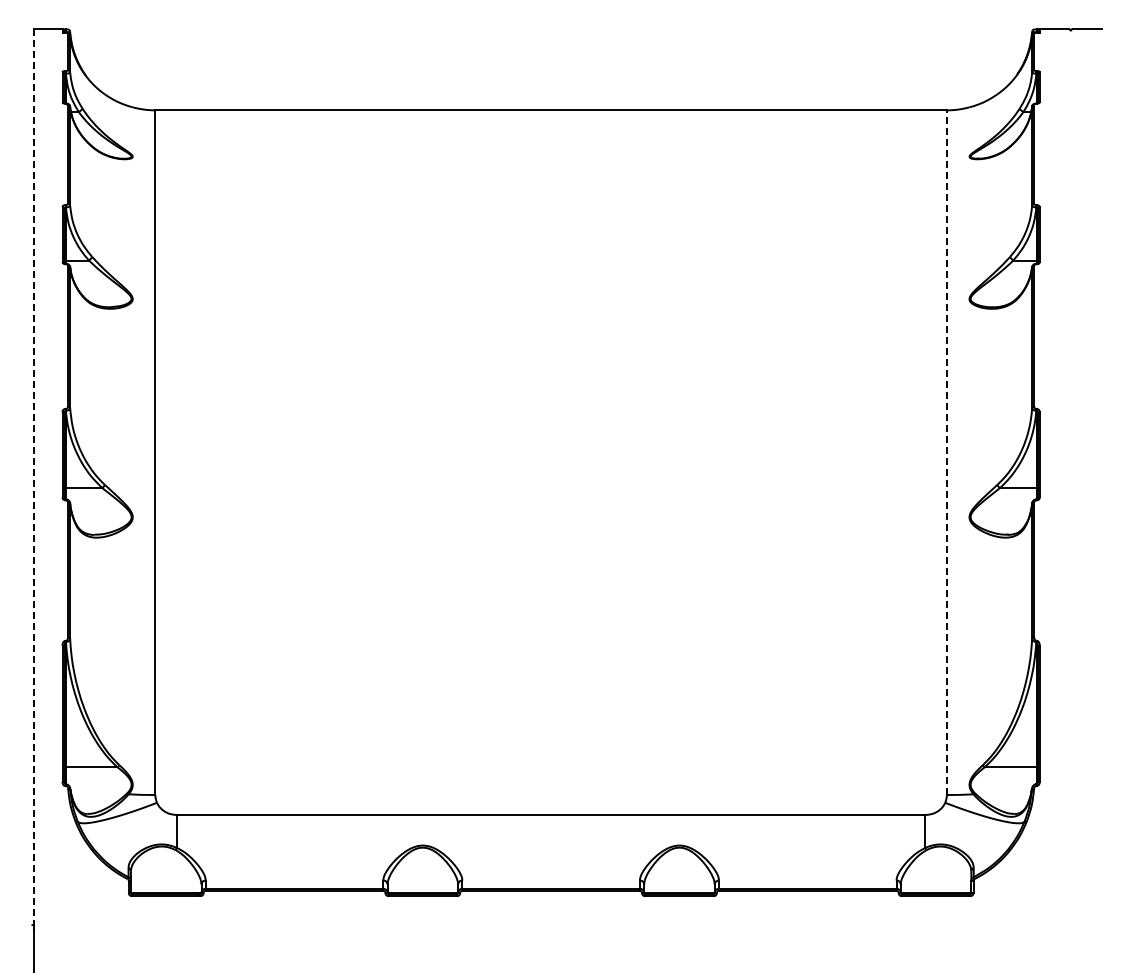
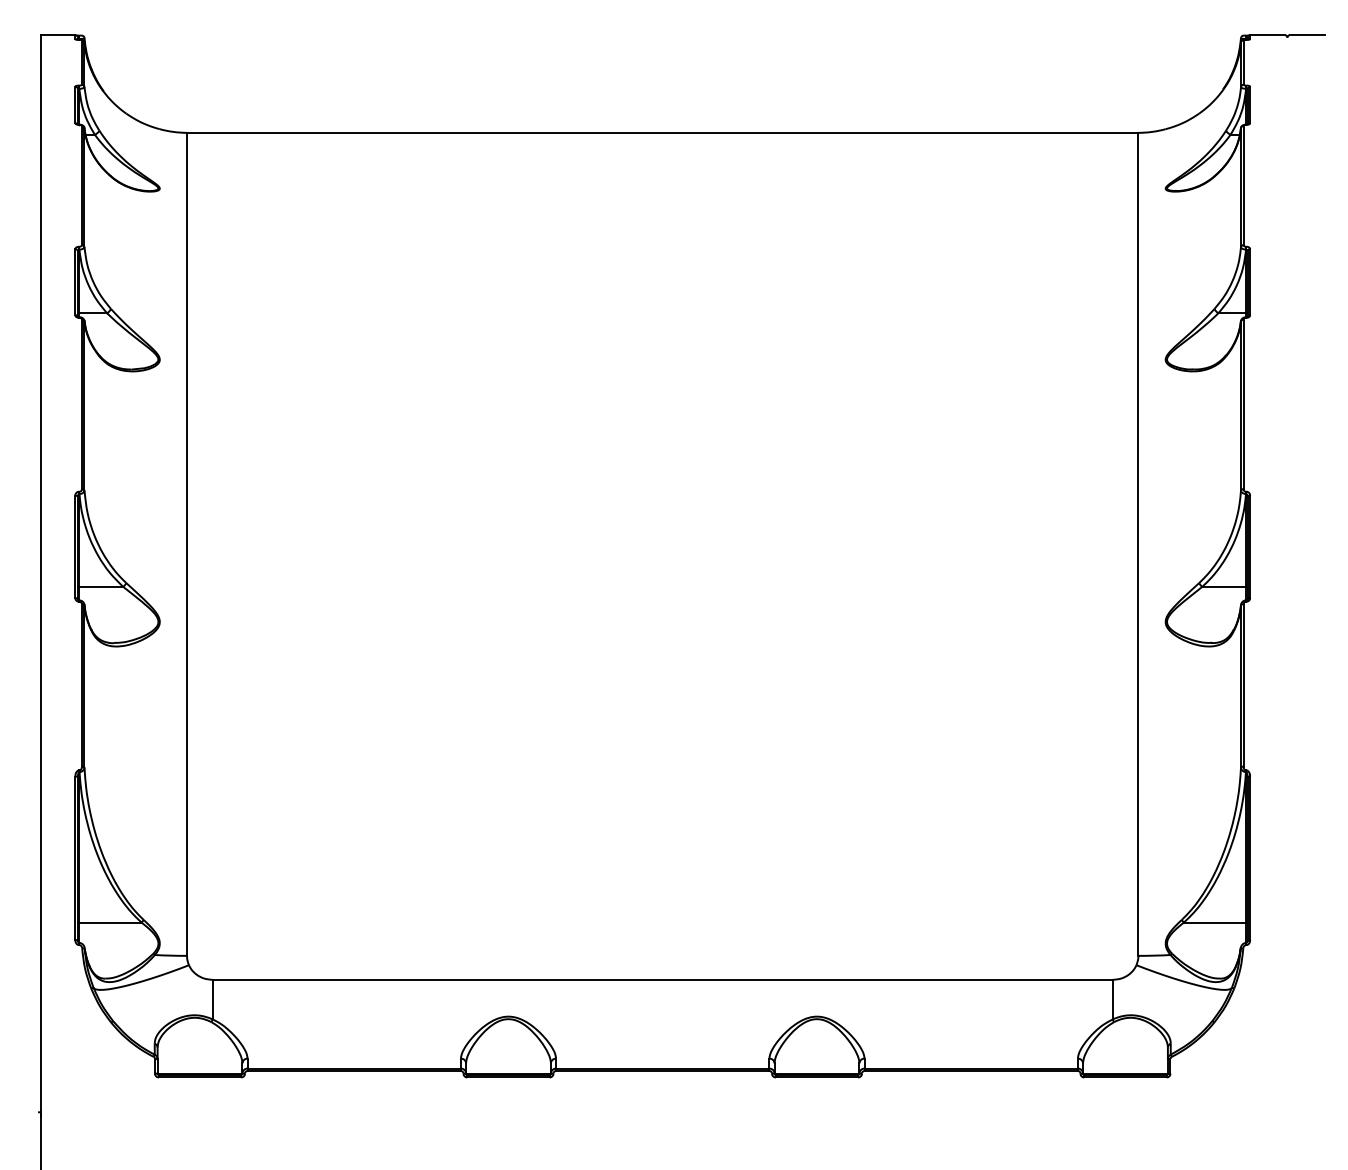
line: (946, 452) -> (1138, 544), dashed -> solid
line: (33, 477) -> (40, 574), dashed -> solid

